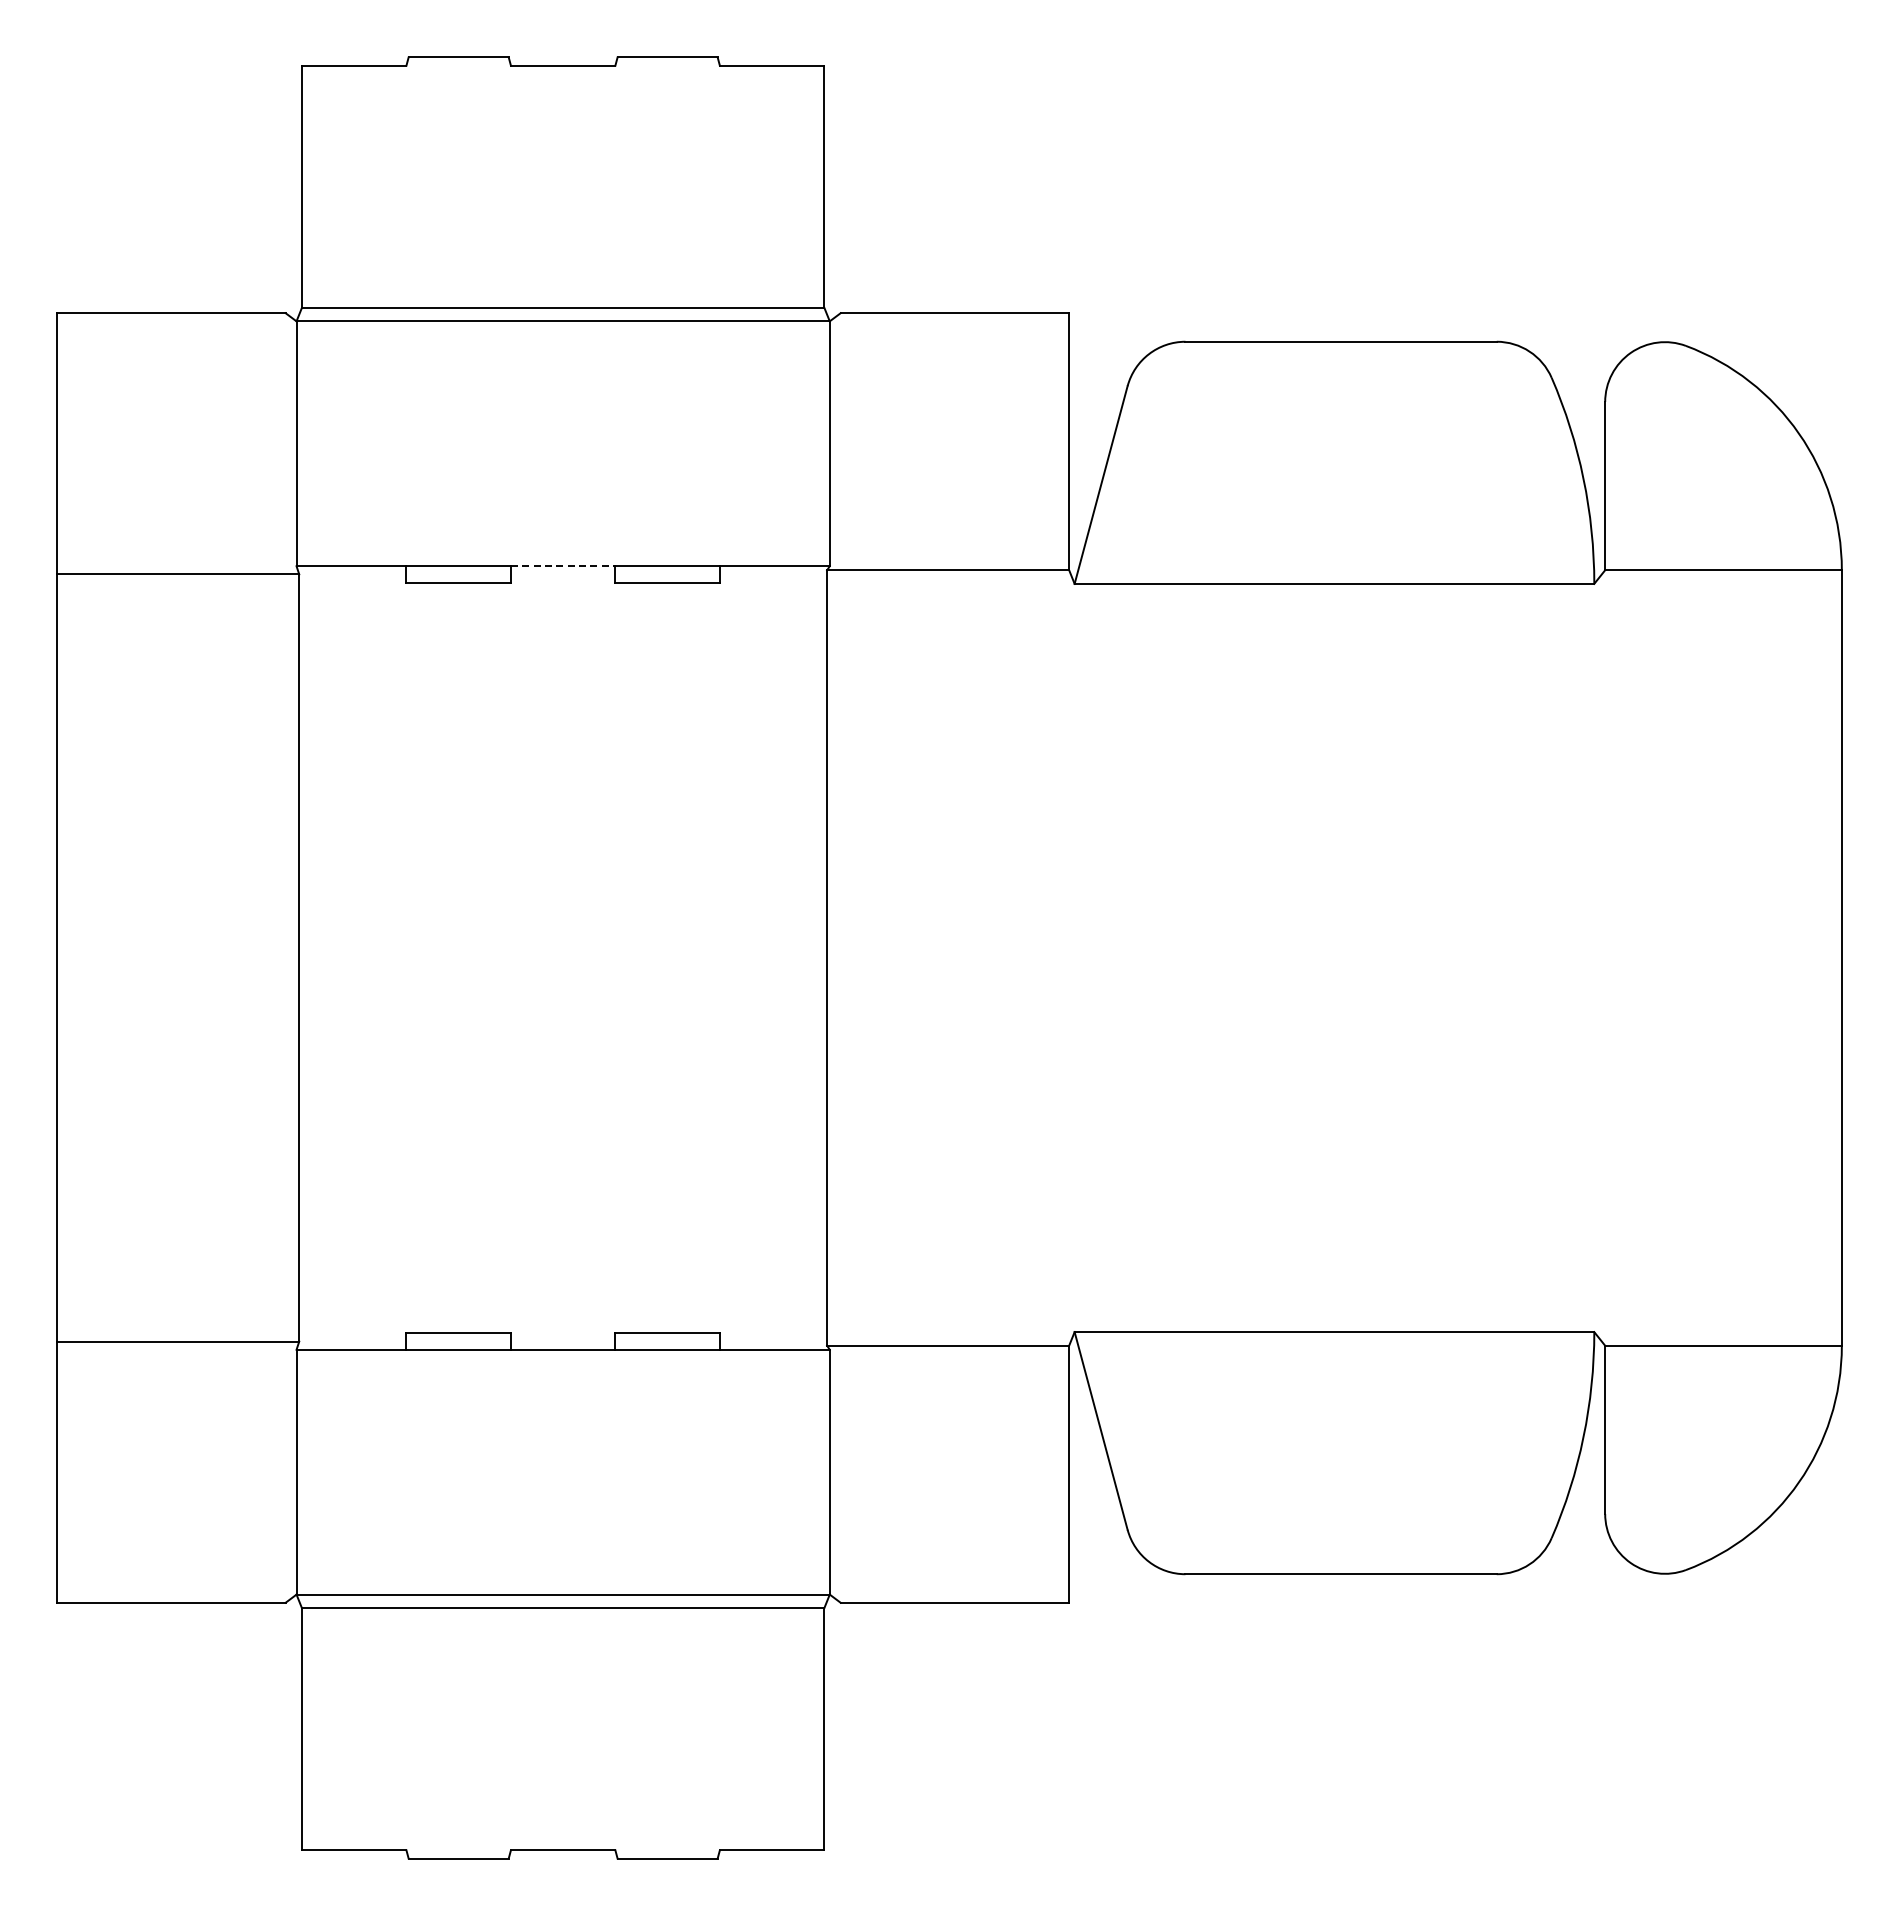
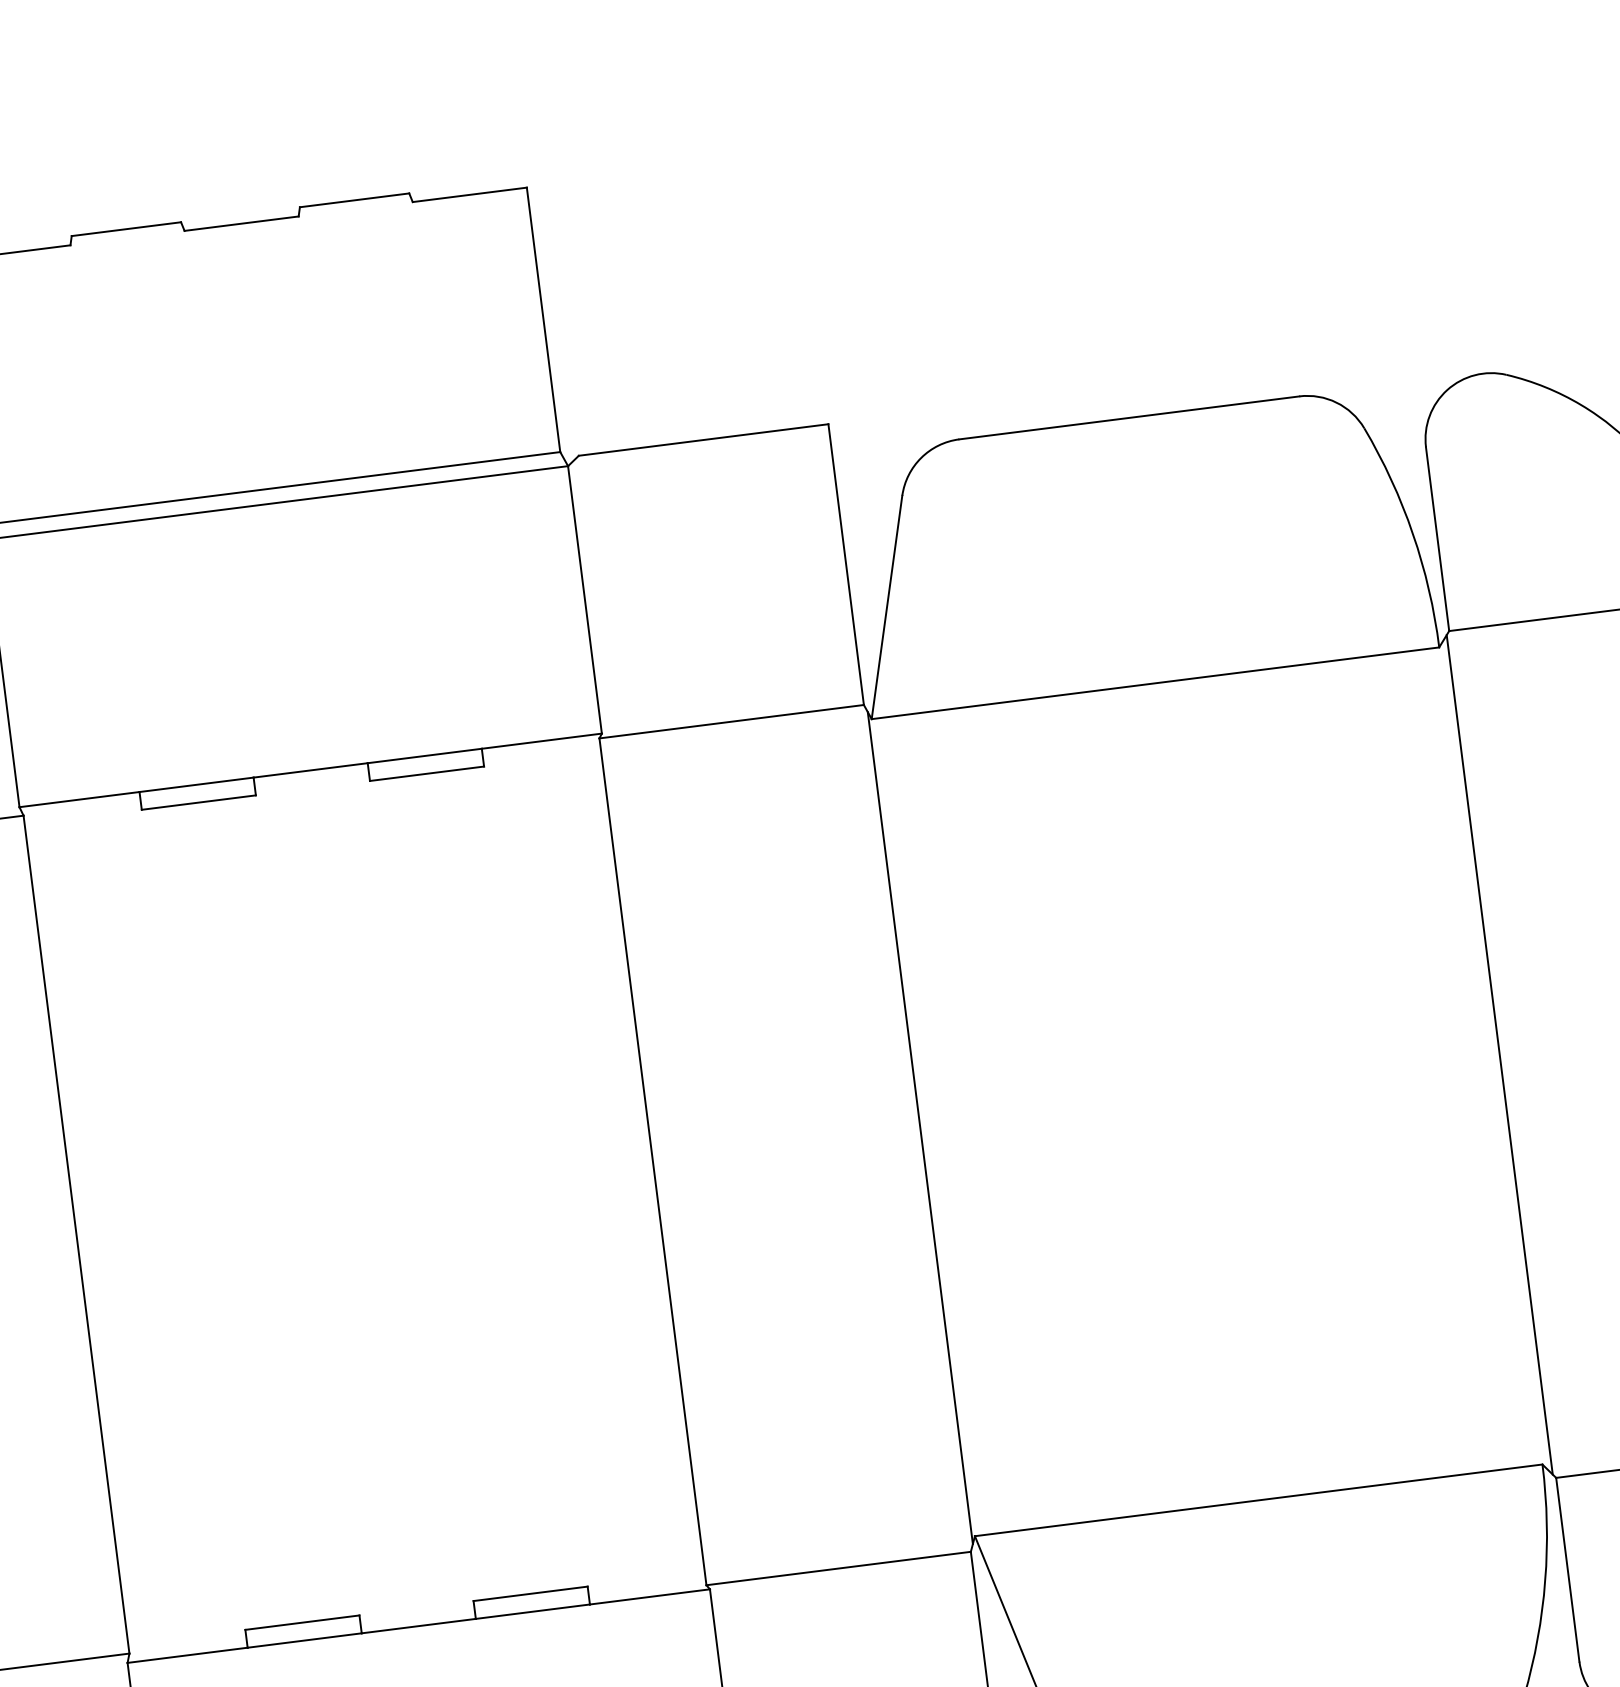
line: (563, 566) -> (311, 770), dashed -> solid
line: (1071, 957) -> (919, 1127), added
line: (1602, 957) -> (1499, 1054), added

